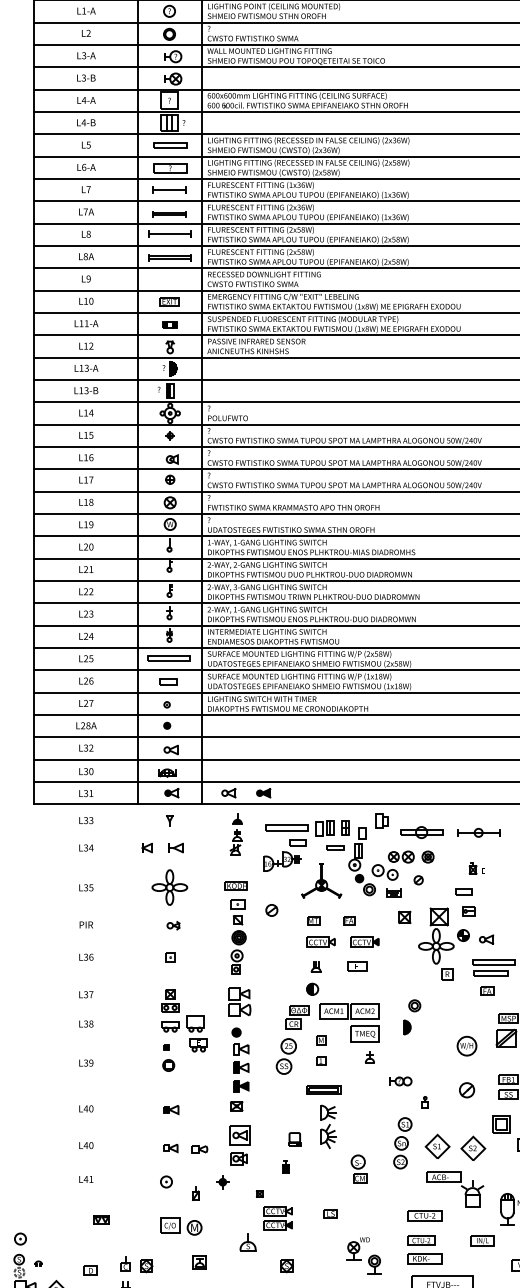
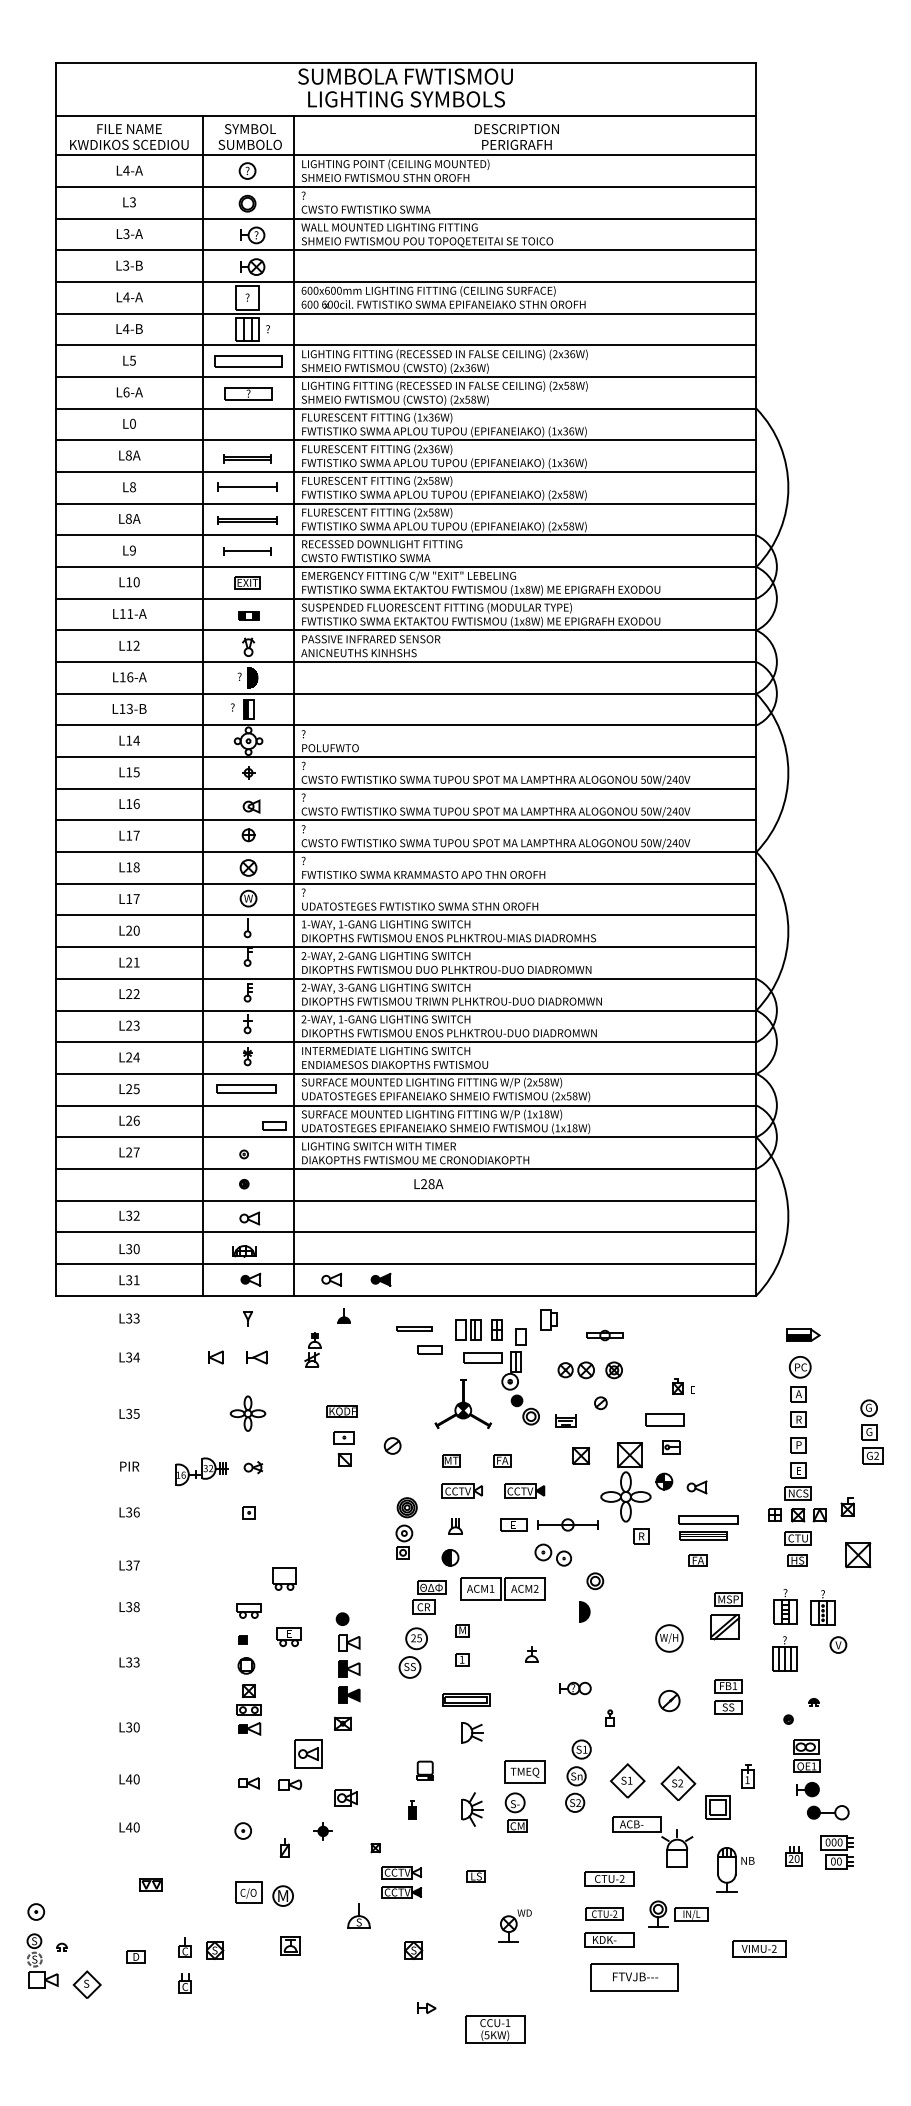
text: (84, 10) -> (126, 170), L1-A -> L4-A
text: (88, 33) -> (132, 202), L2 -> L3
part: (170, 144) -> (248, 360), size x1.4
text: (88, 189) -> (132, 423), L7 -> L0
part: (169, 190) -> (247, 551), moved
text: (85, 211) -> (128, 455), L7A -> L8A
text: (86, 368) -> (130, 677), L13-A -> L16-A
text: (91, 525) -> (136, 899), L19 -> L17
part: (168, 681) -> (274, 1125), moved
text: (86, 726) -> (428, 1184), moved
part: (287, 827) -> (414, 1328), size x0.6
part: (421, 832) -> (604, 1335), size x0.6
part: (478, 832) -> (567, 1524), moved
part: (235, 842) -> (312, 1349), moved
part: (335, 848) -> (482, 1357), size x1.6
part: (282, 861) -> (201, 1471), moved
part: (385, 872) -> (553, 1554), moved
part: (169, 887) -> (247, 1413), size x0.7
part: (463, 891) -> (664, 1419), size x1.6
part: (238, 952) -> (406, 1528), moved
part: (170, 1000) -> (248, 1699), moved
part: (240, 1001) -> (347, 1575), removed
part: (195, 1023) -> (284, 1578), moved
part: (364, 1033) -> (524, 1771), moved
text: (91, 1063) -> (136, 1662), L39 -> L33
text: (85, 1108) -> (128, 1727), L40 -> L30
part: (500, 1124) -> (717, 1807), moved
part: (240, 1135) -> (308, 1753), moved
part: (328, 1136) -> (472, 1809), moved
text: (91, 1179) -> (136, 1827), L41 -> L40
part: (374, 1264) -> (658, 1913), moved

